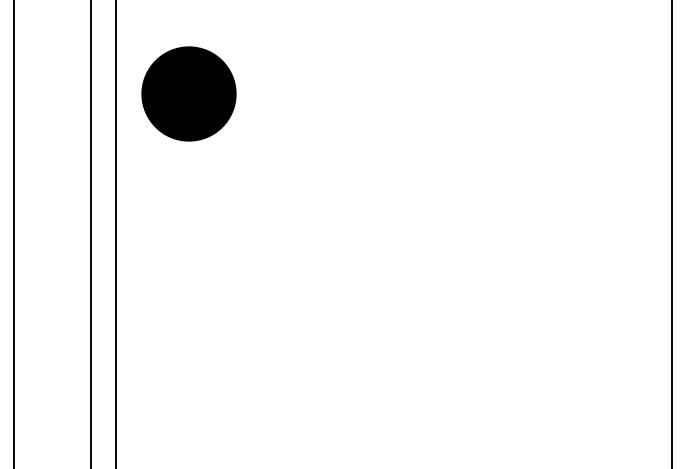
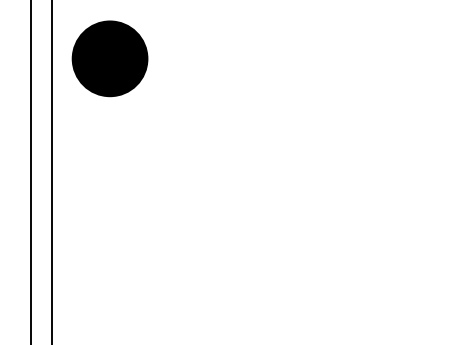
part: (188, 93) -> (109, 58), moved

